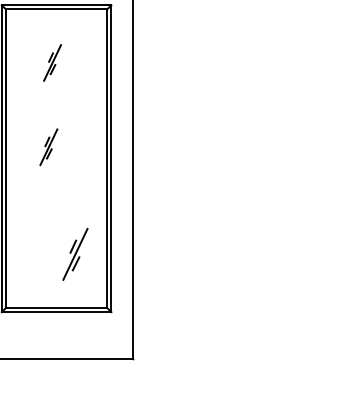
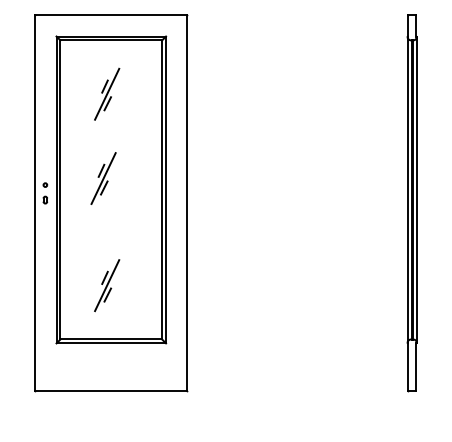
part: (52, 62) -> (107, 93), size x1.43
part: (48, 147) -> (103, 178), size x1.43
part: (75, 254) -> (107, 285), moved

